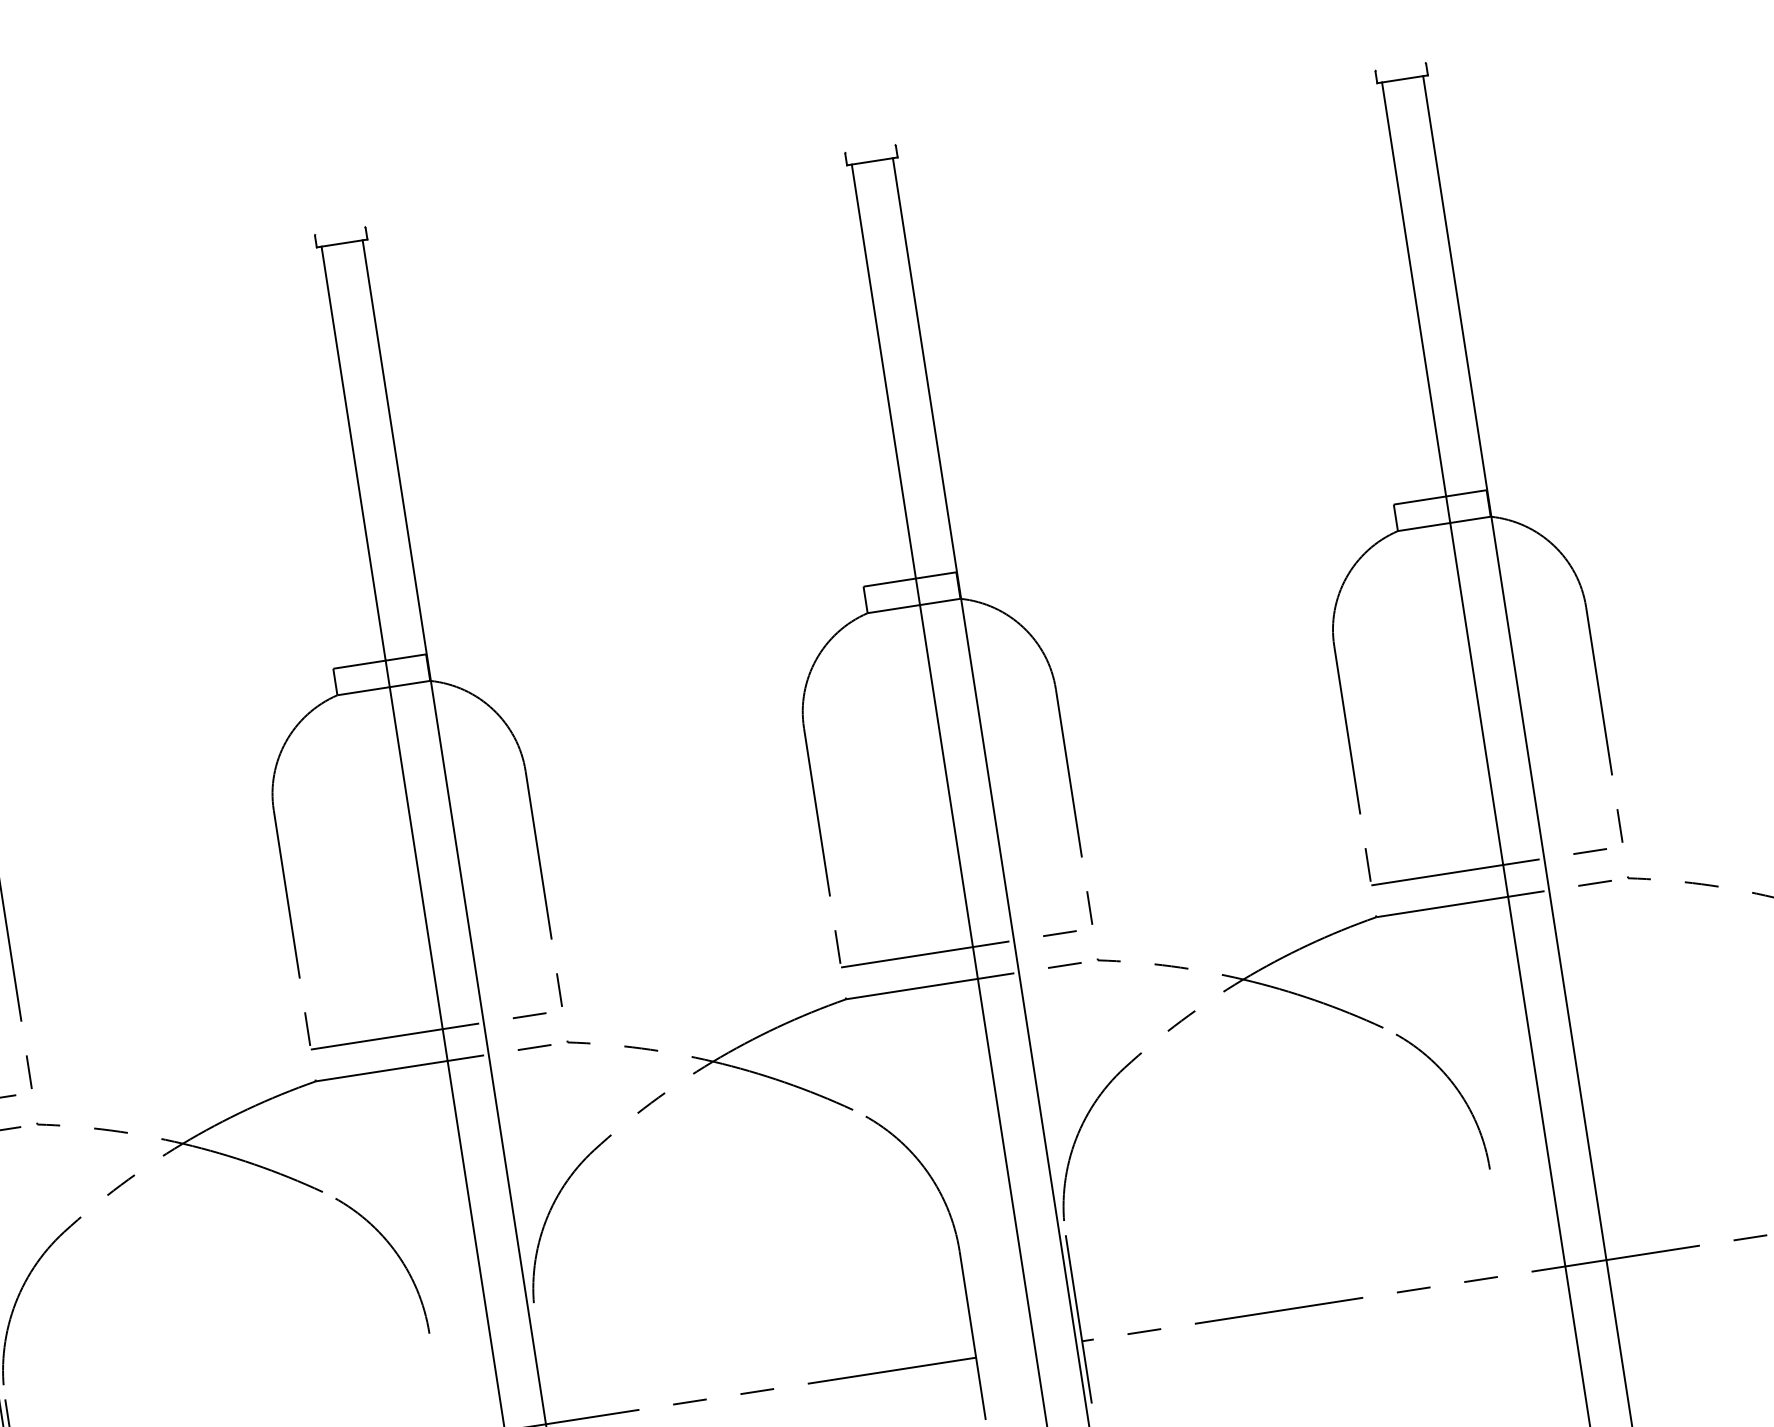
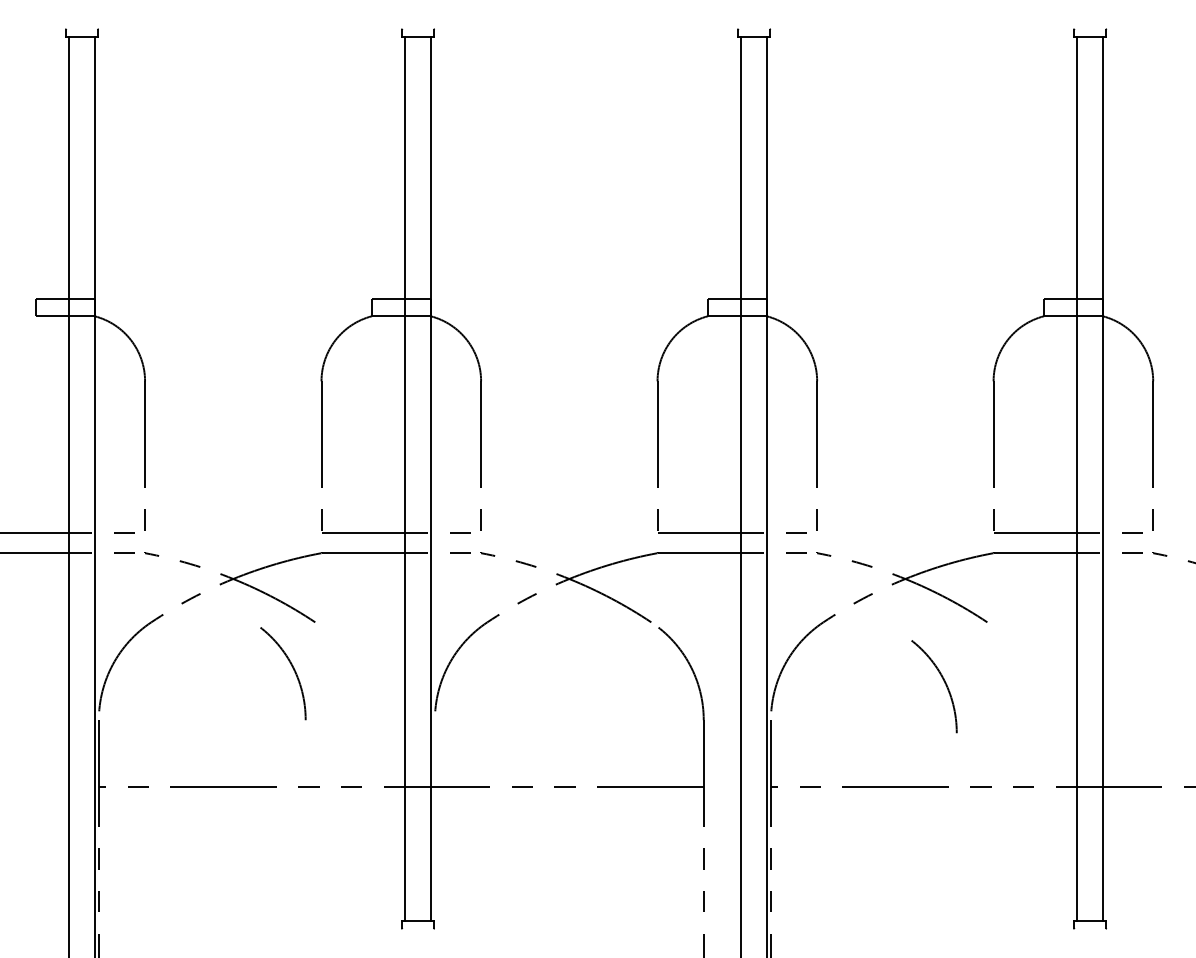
arc: (1456, 1091) -> (943, 681), moved
arc: (395, 1255) -> (292, 668), moved

